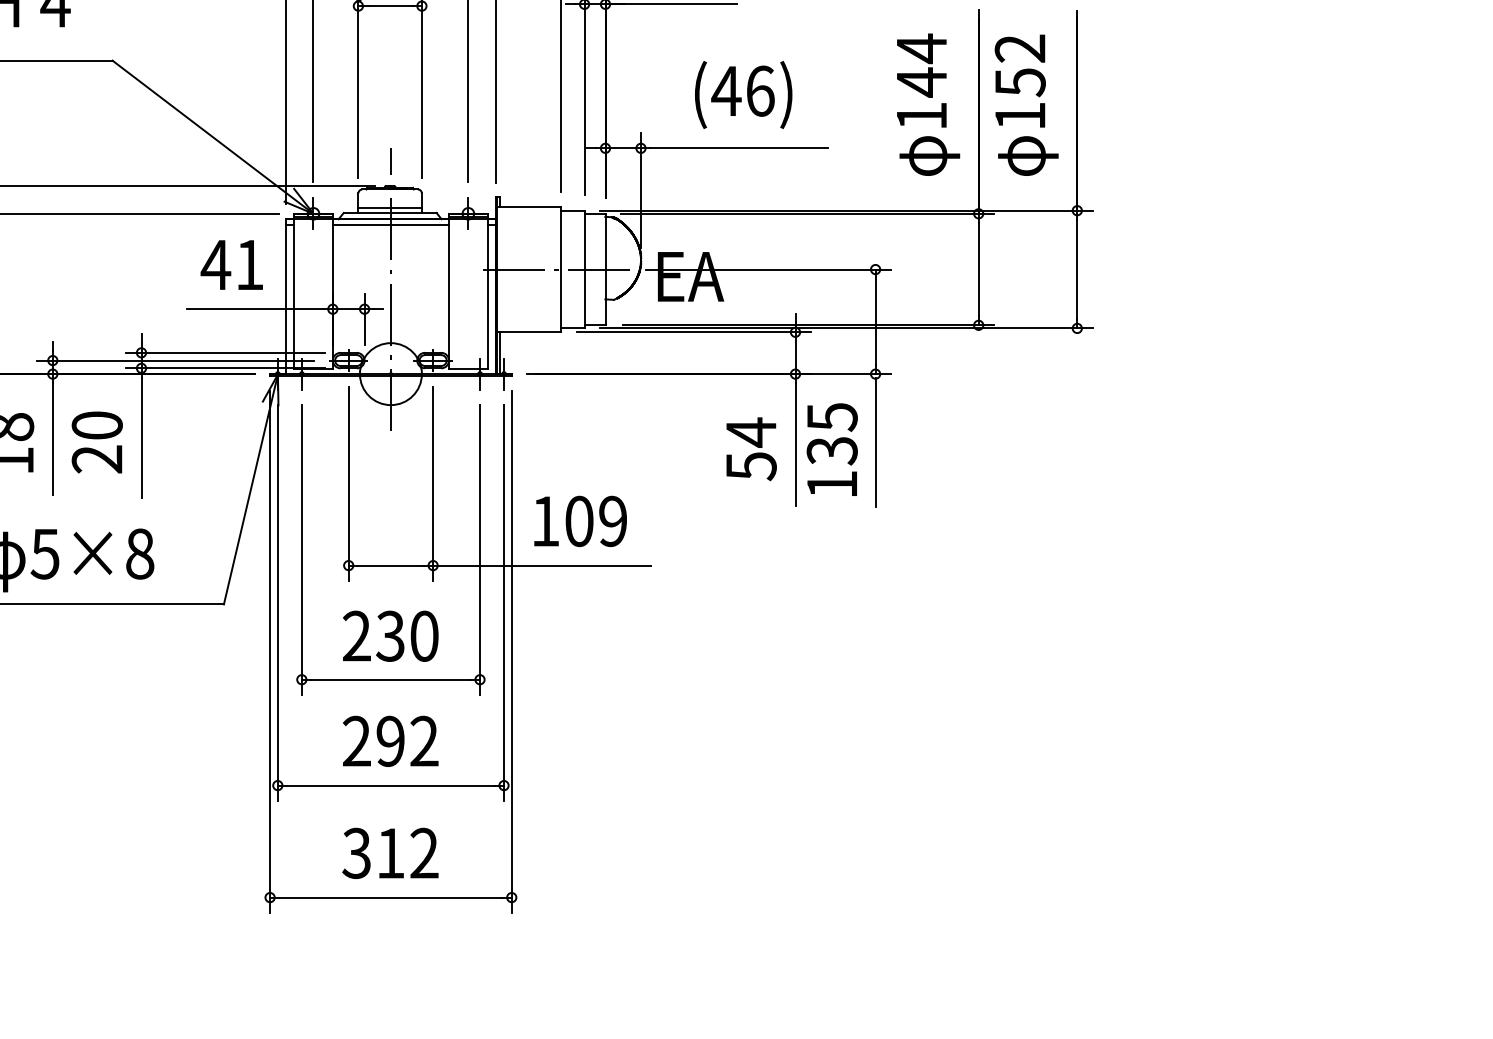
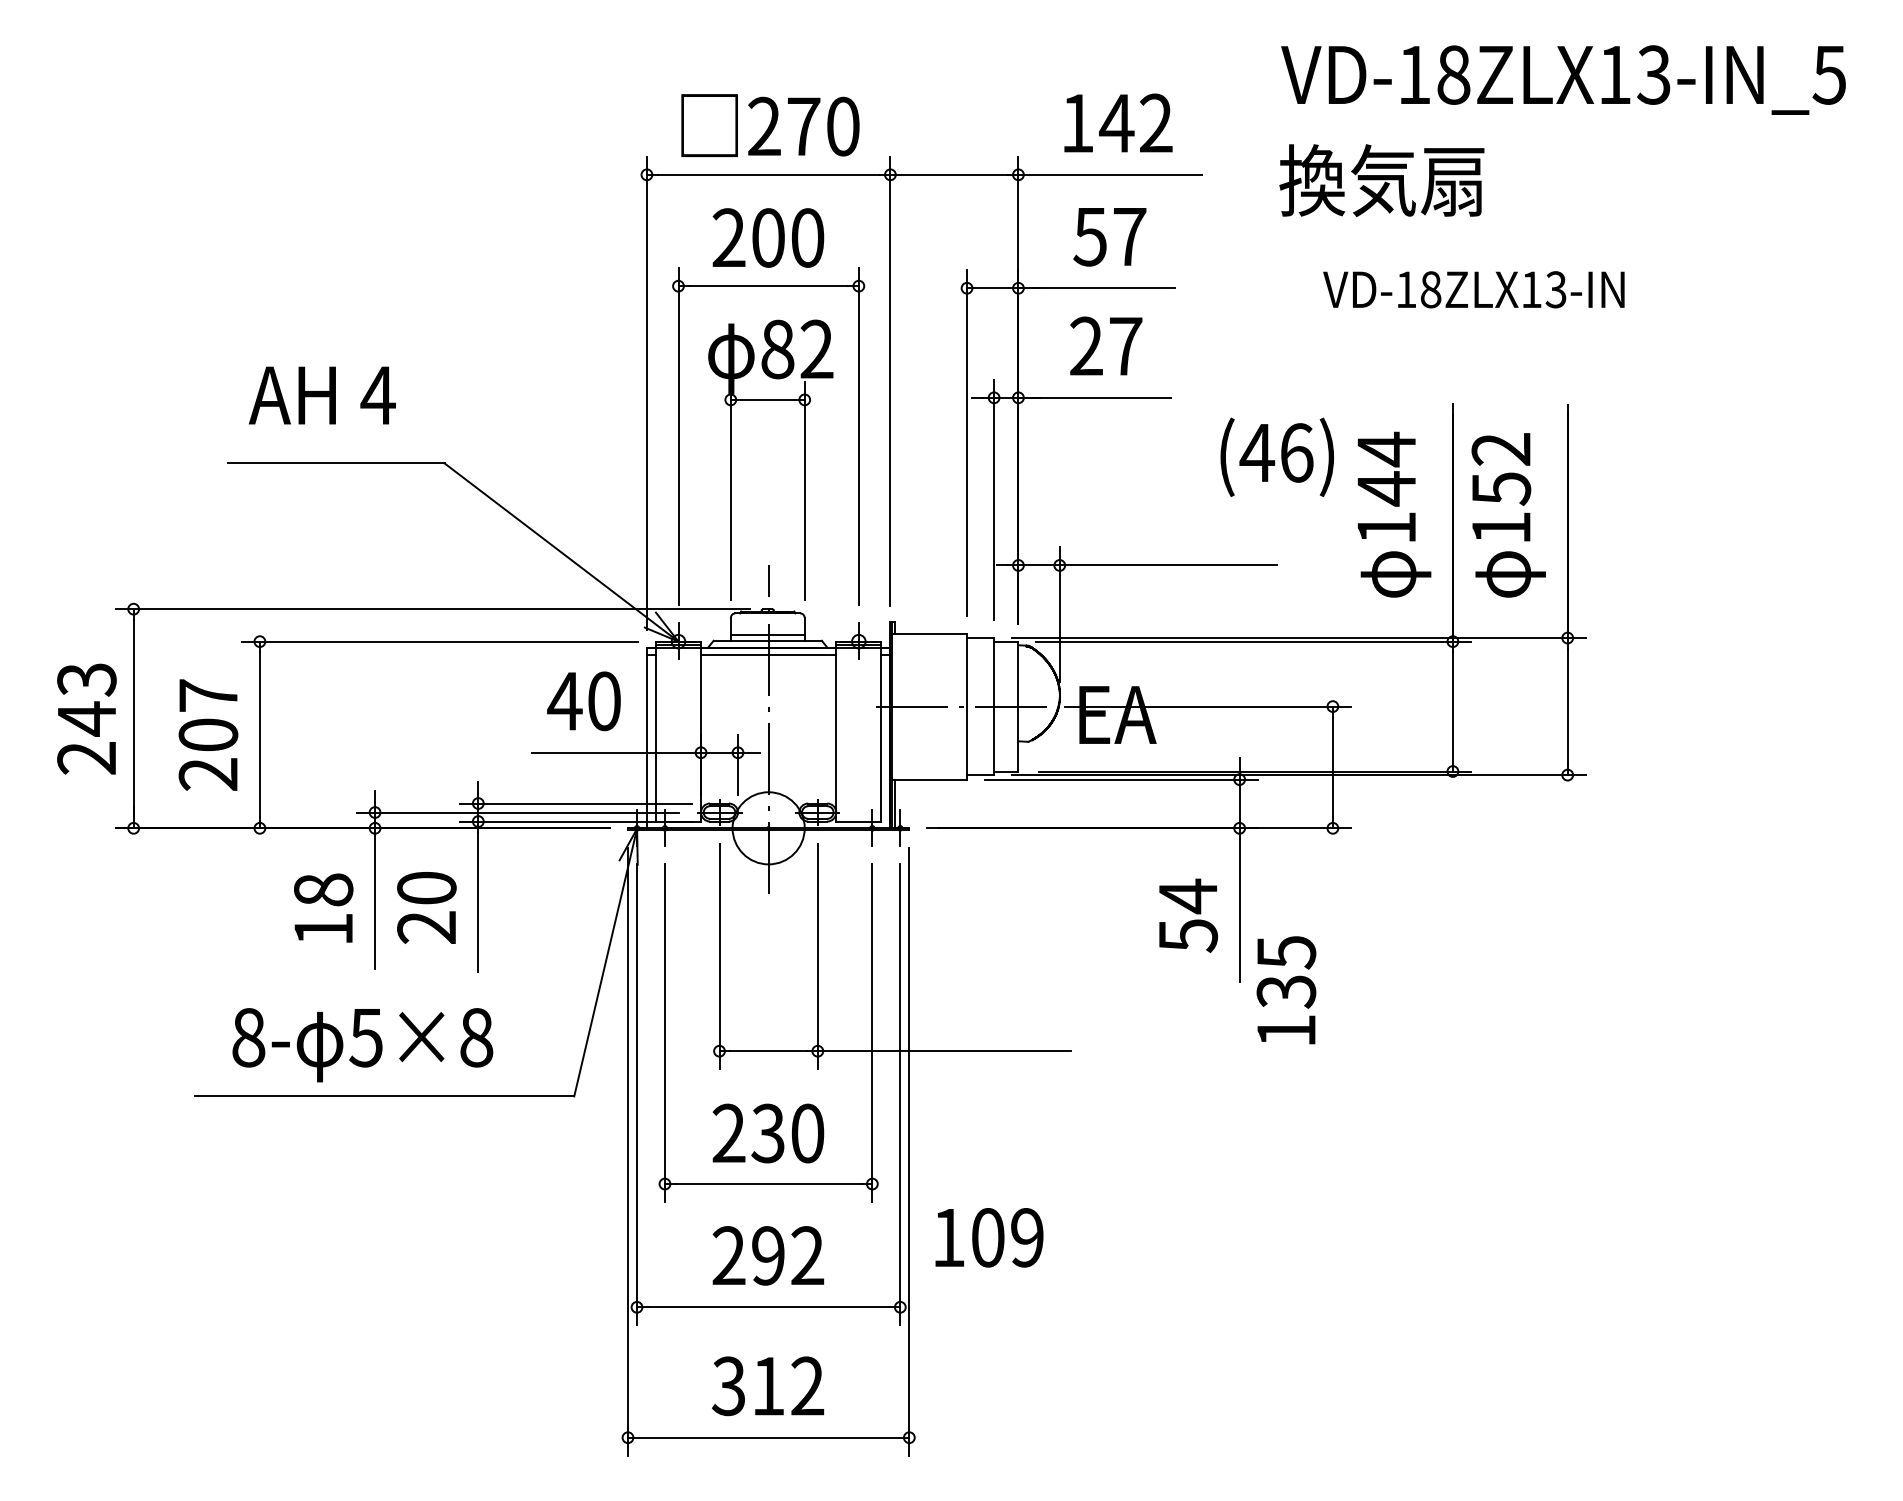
text: (742, 94) -> (1276, 456), moved
text: (249, 265) -> (604, 701), 41 -> 40
line: (875, 442) -> (1332, 907), removed
text: (832, 449) -> (1286, 990), moved
text: (580, 521) -> (989, 1237), moved

